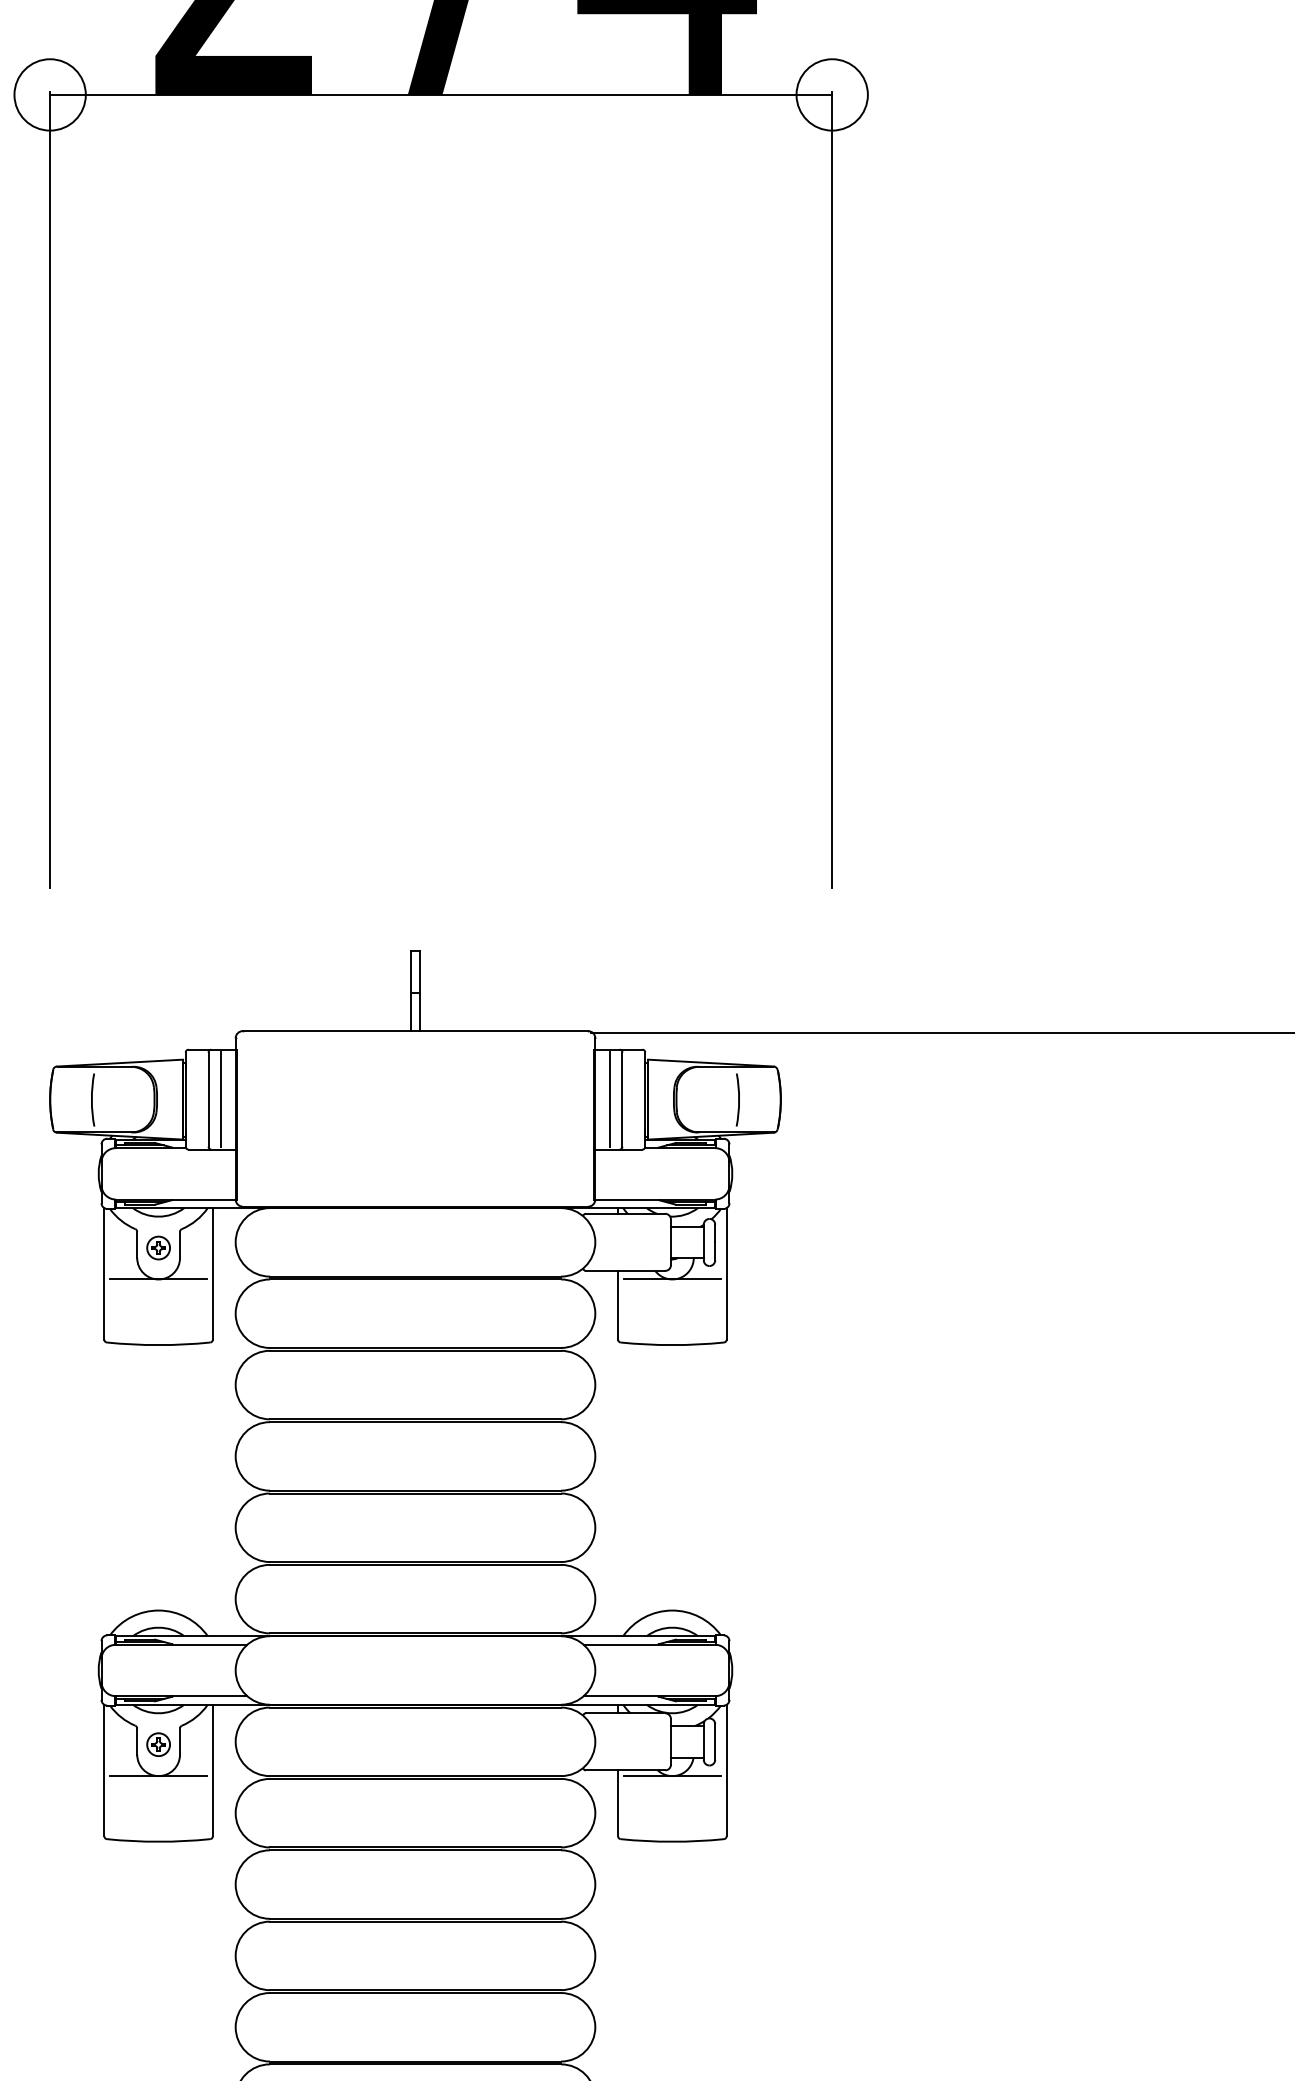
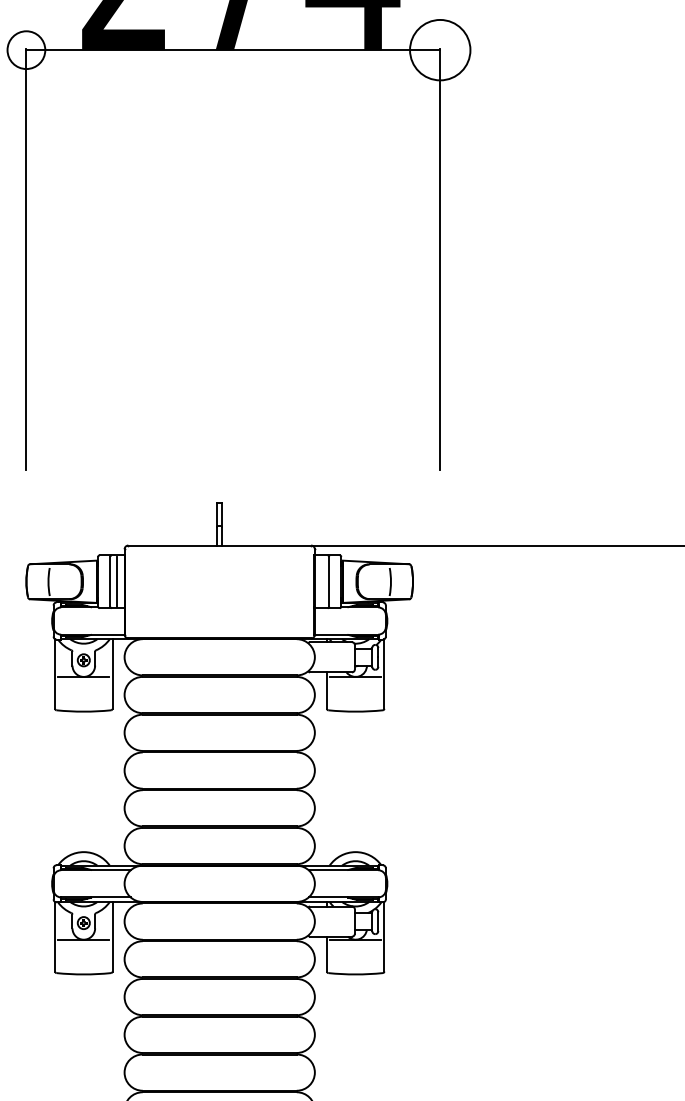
circle: (832, 95) -> (440, 50), size x1.6
line: (609, 1099) -> (322, 581), removed

